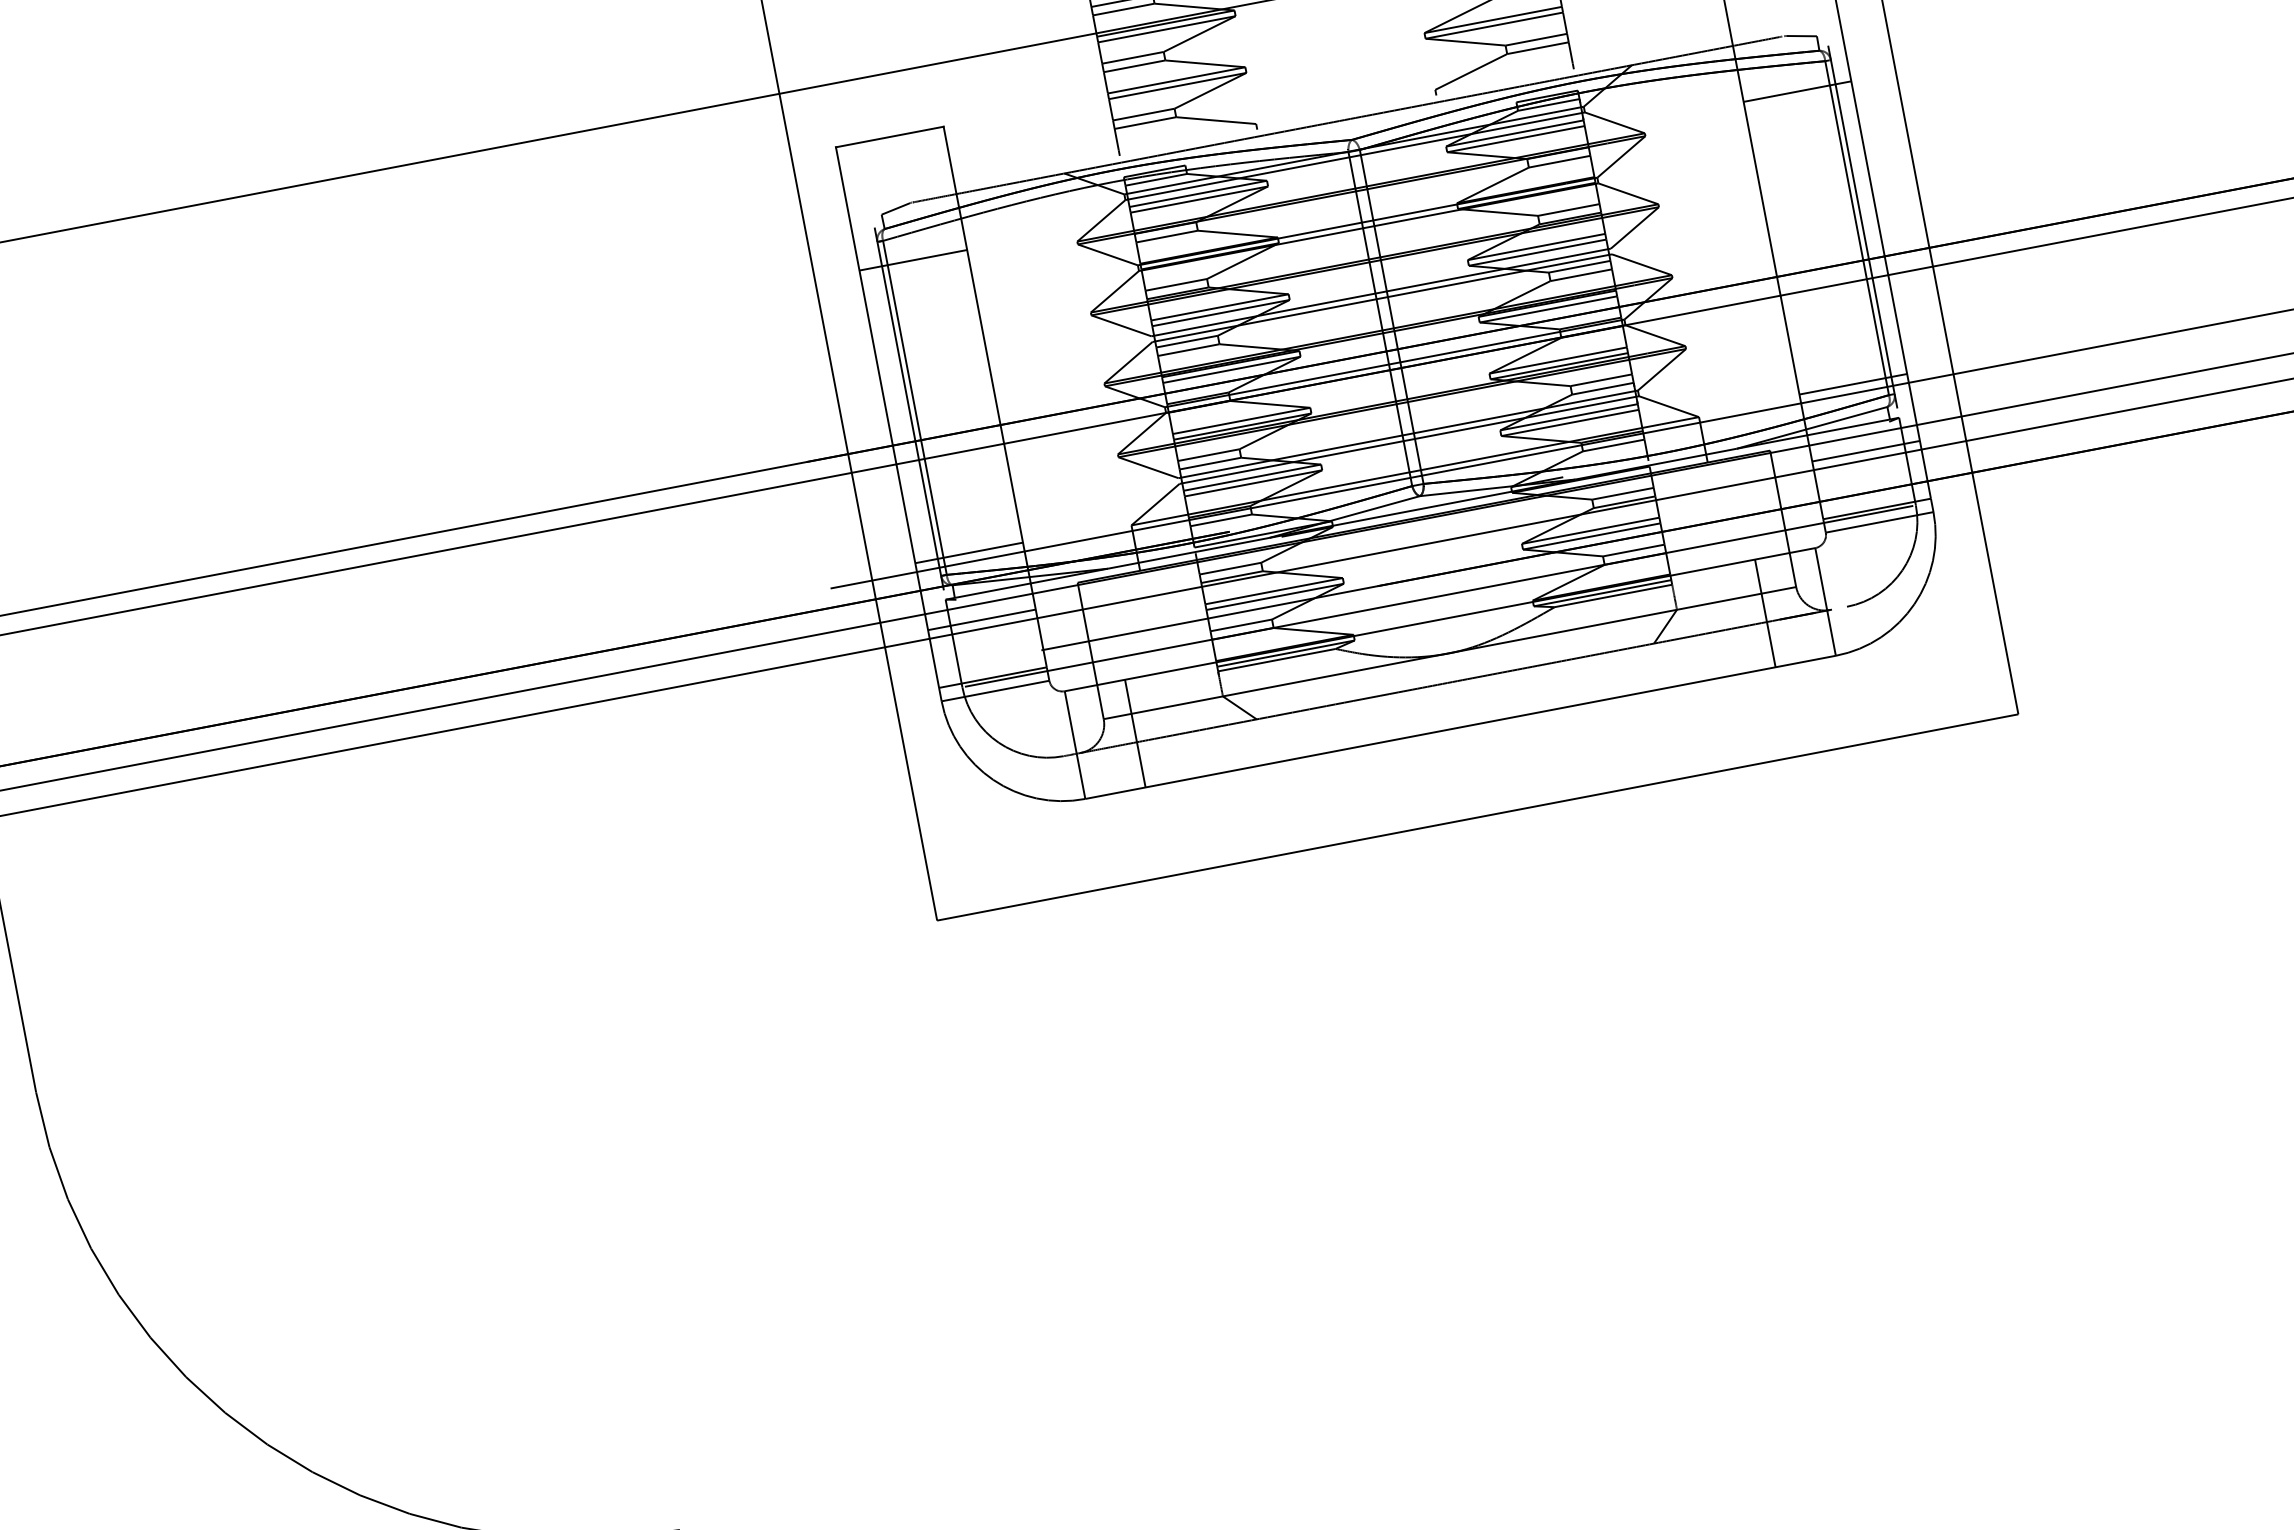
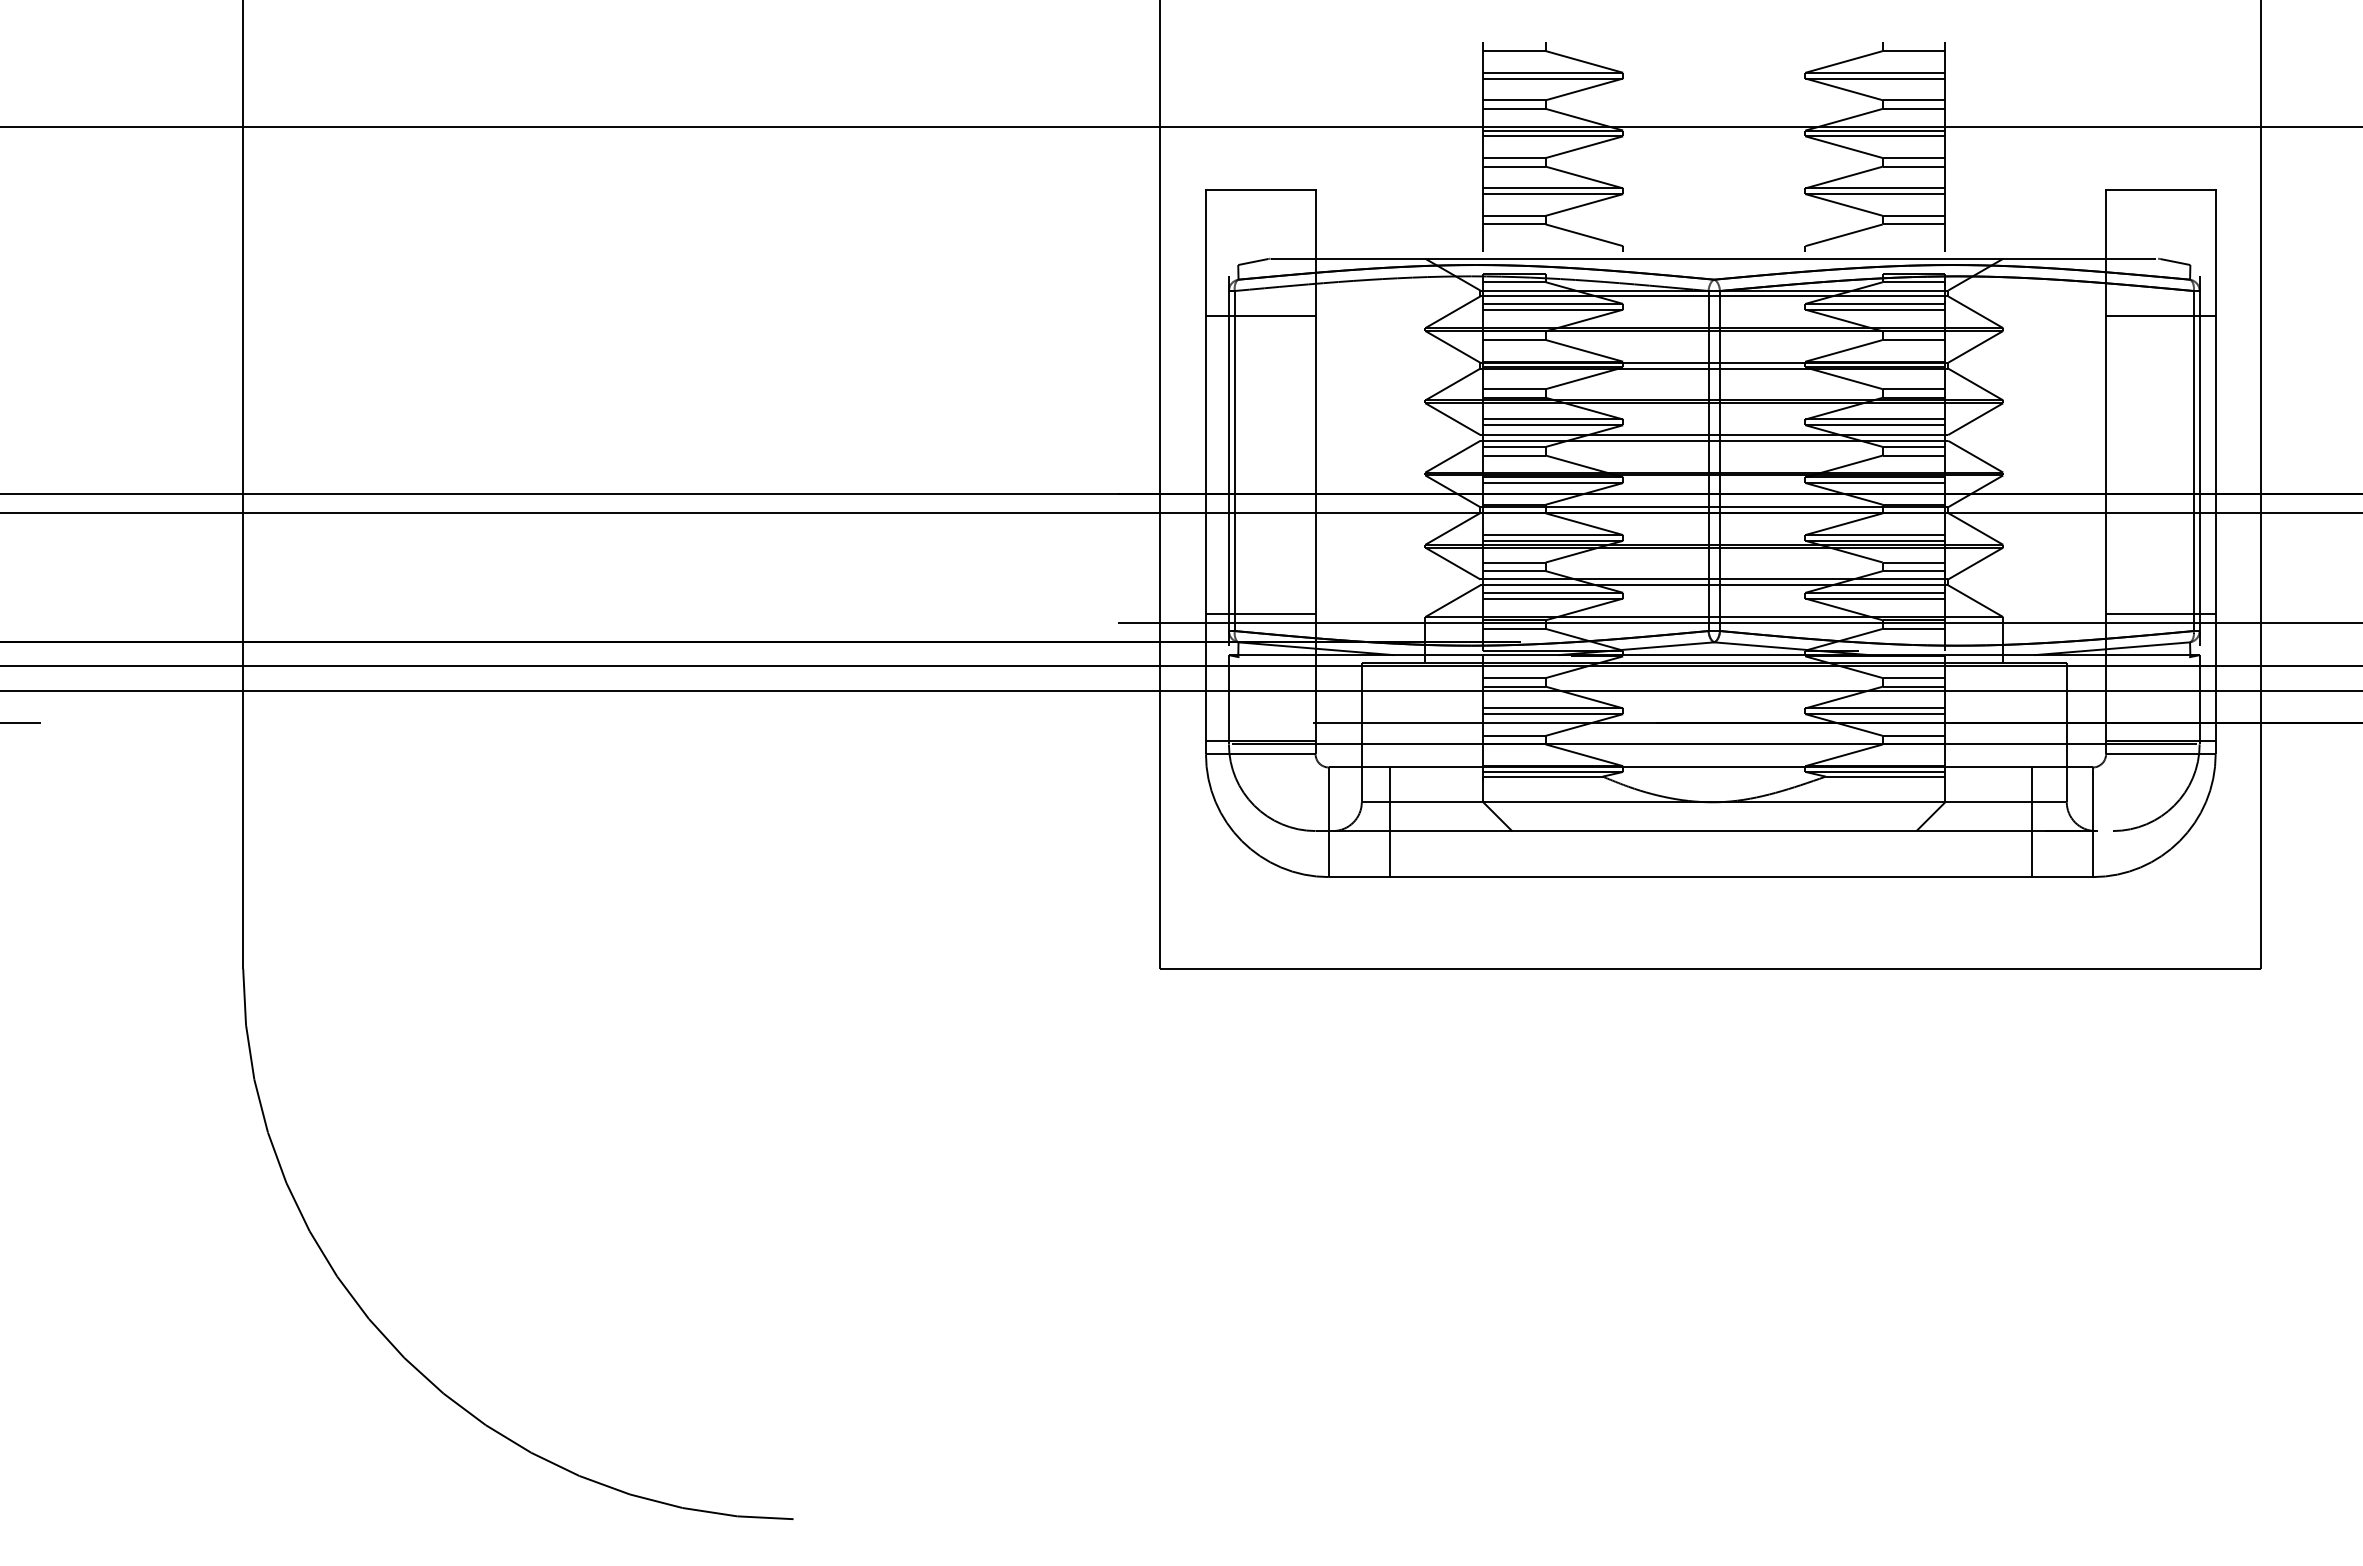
line: (1865, 450) -> (2160, 681), removed
line: (981, 619) -> (1260, 681), removed

